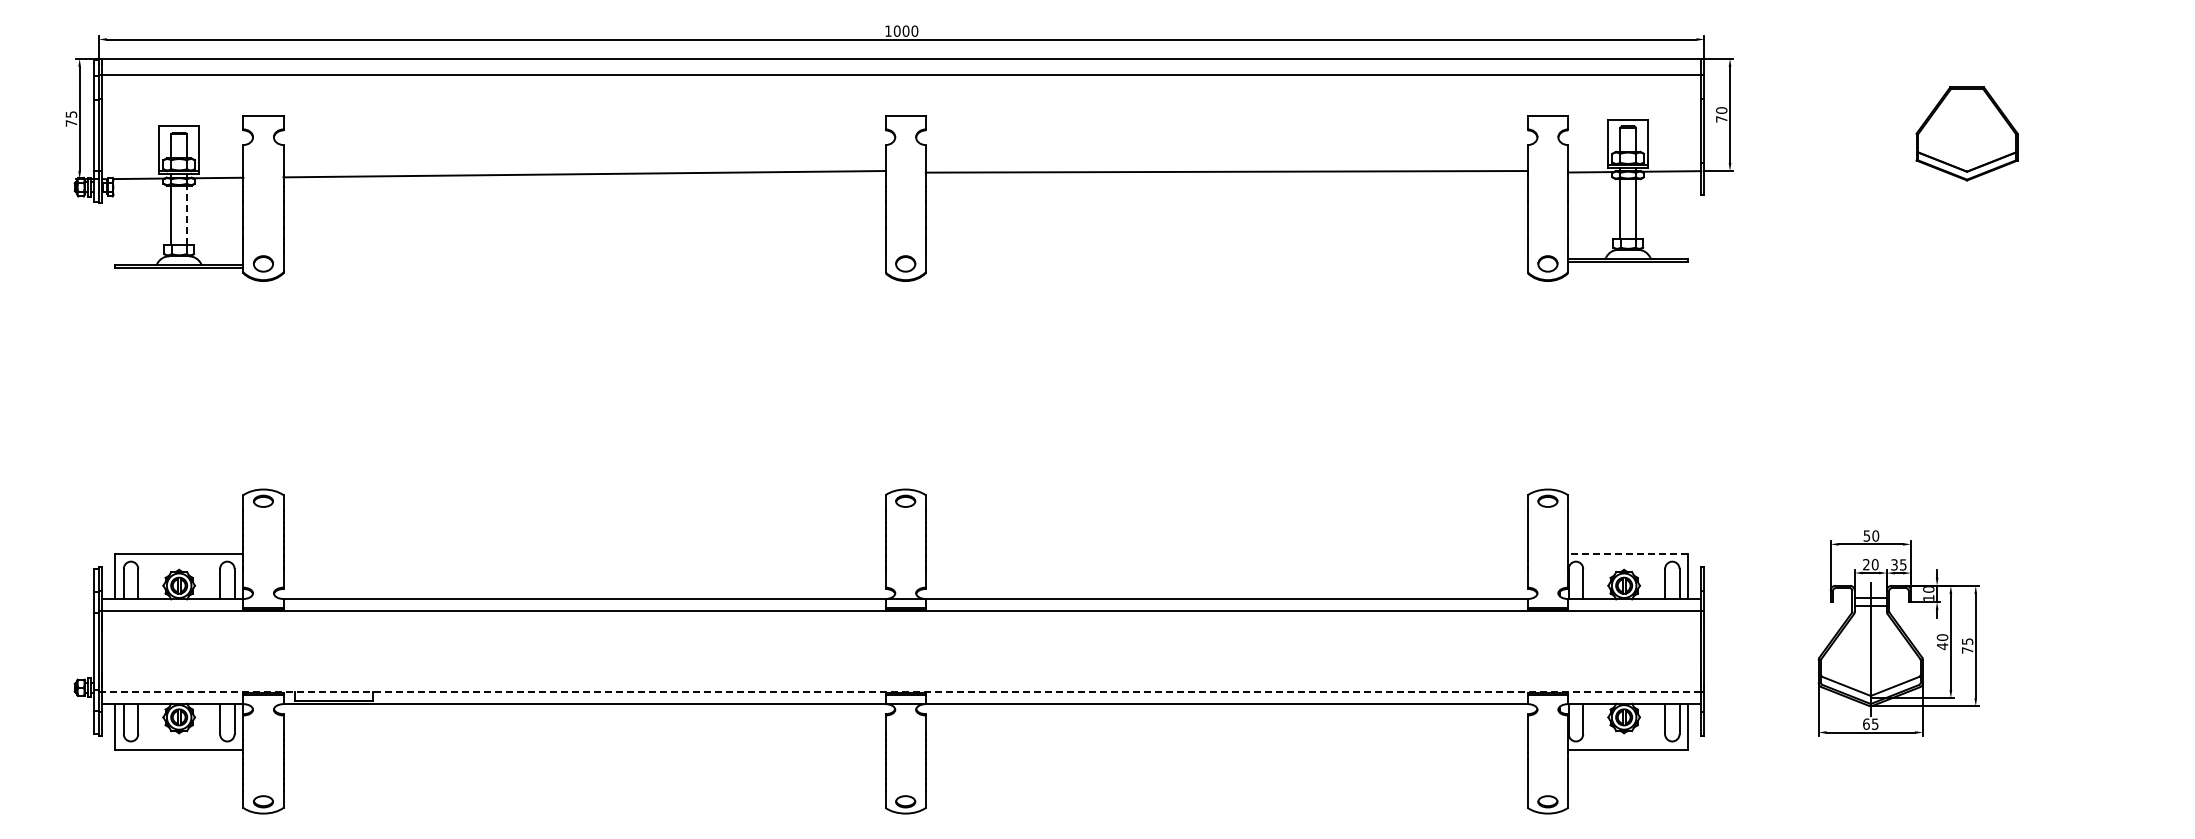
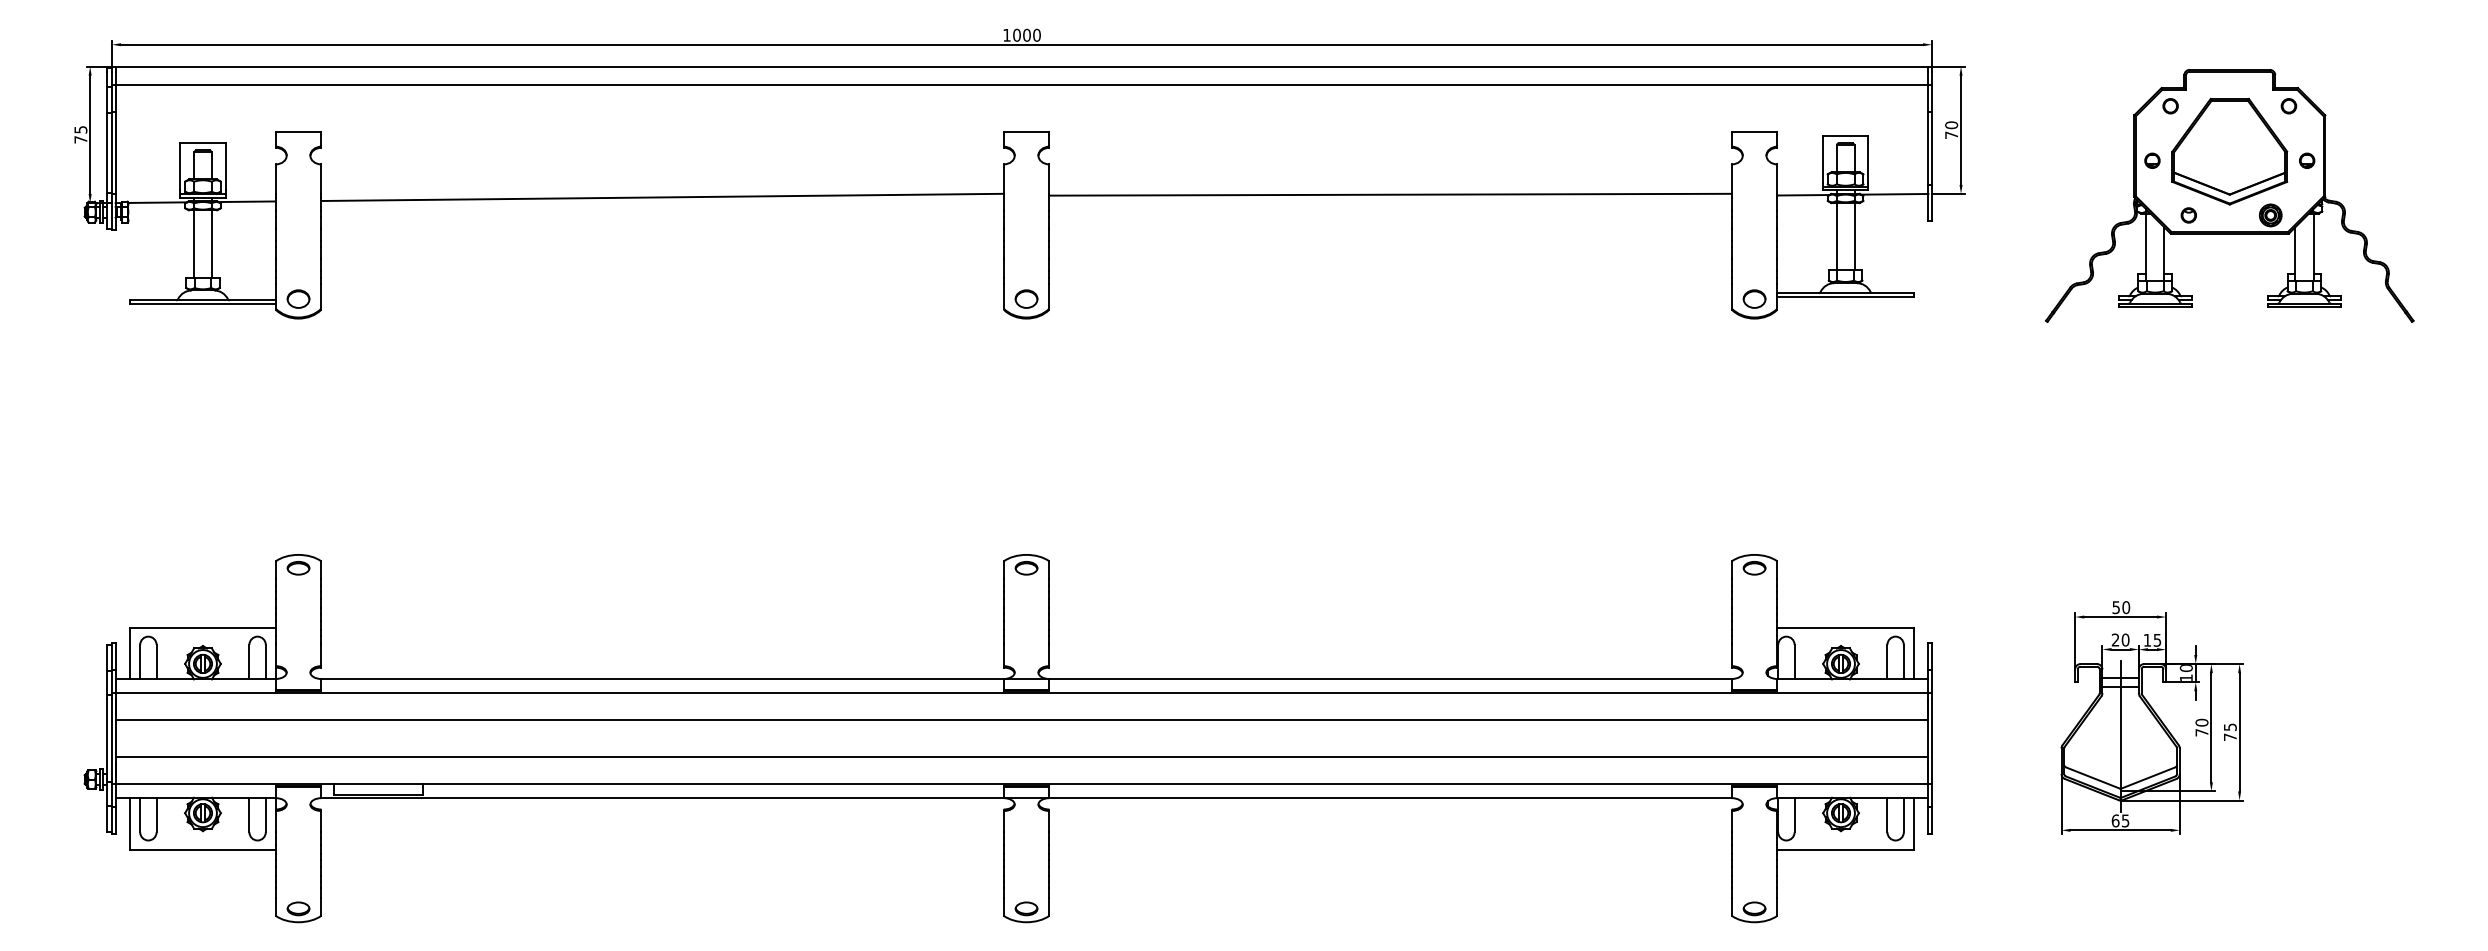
part: (1966, 172) -> (2229, 195), added
line: (187, 215) -> (212, 244), dashed -> solid
line: (1627, 553) -> (1844, 627), dashed -> solid
text: (1894, 564) -> (2147, 639), 35 -> 15
line: (901, 635) -> (1021, 720), added
text: (1942, 646) -> (2201, 732), 40 -> 70
line: (901, 667) -> (1021, 756), added
line: (901, 691) -> (1021, 783), dashed -> solid

